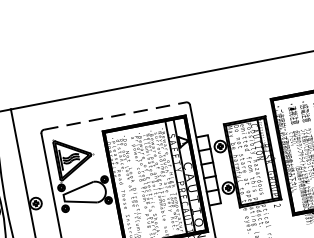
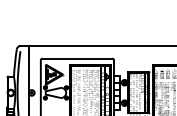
line: (115, 115) -> (77, 58), dashed -> solid

